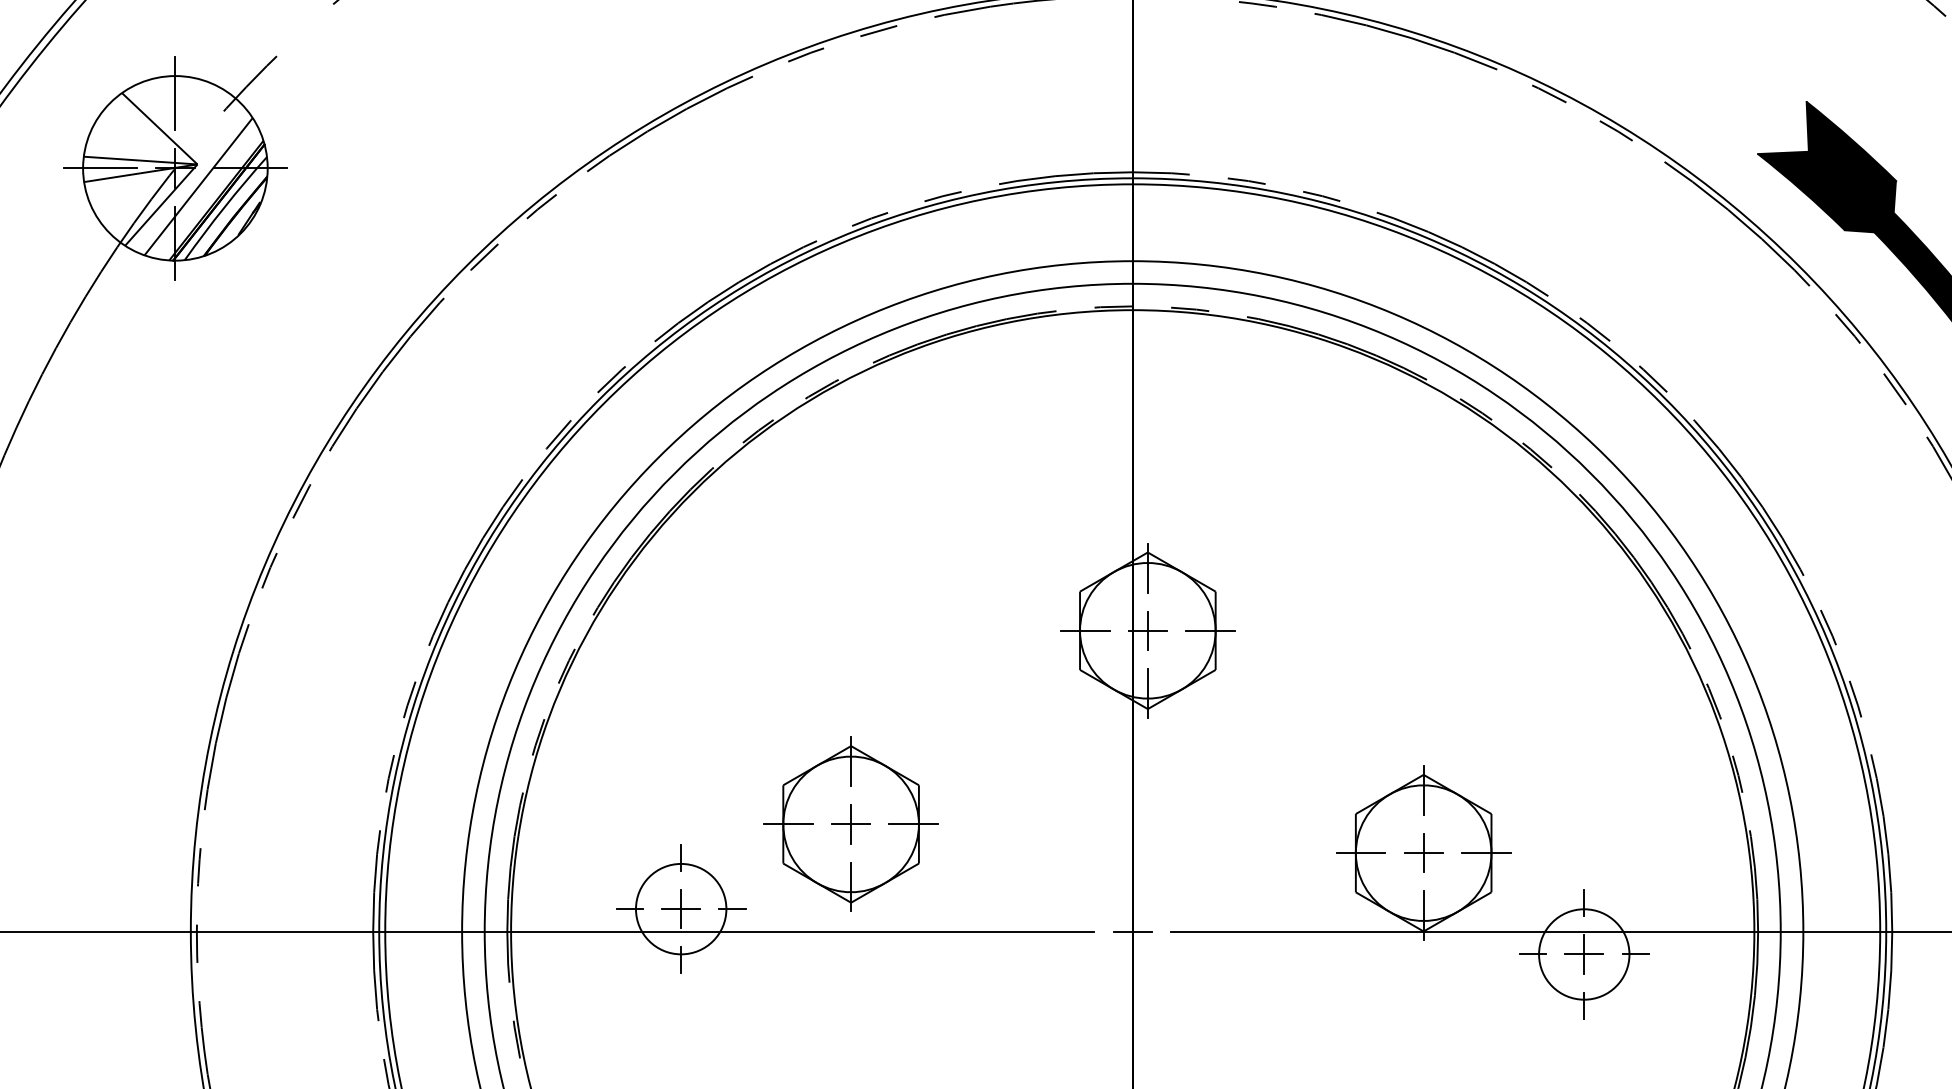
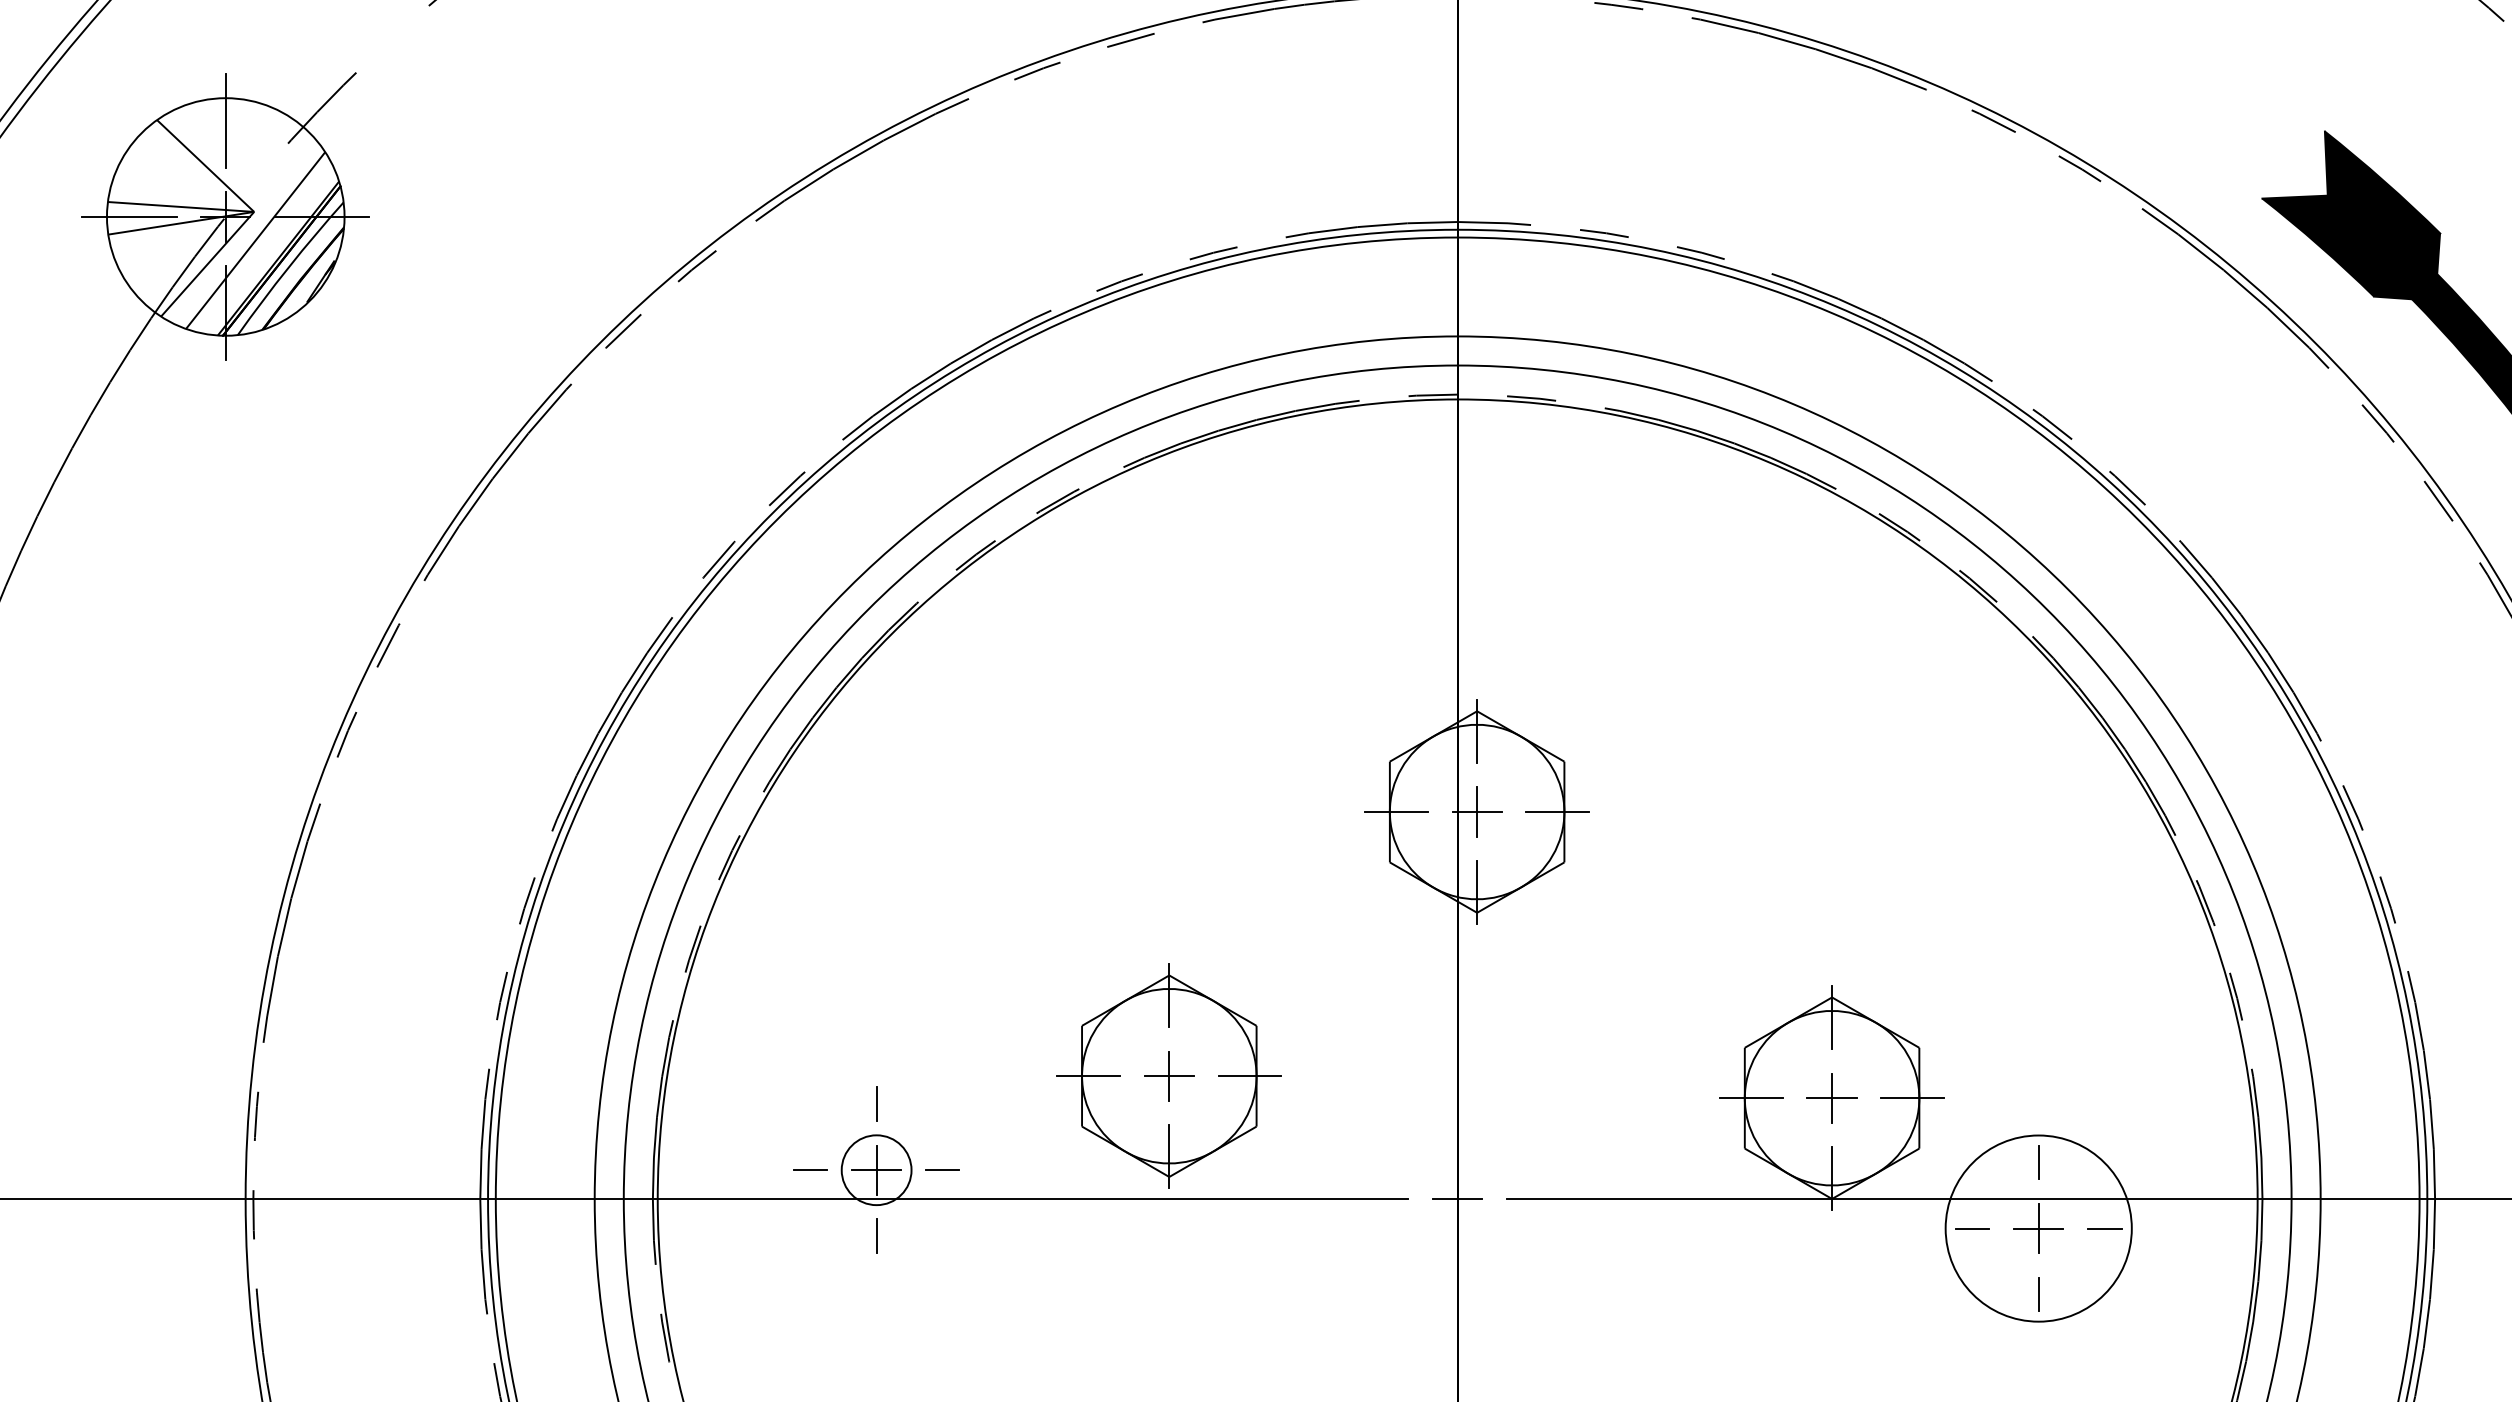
part: (850, 823) -> (1168, 1075), moved
circle: (681, 909) -> (876, 1170), size x0.6
circle: (1584, 954) -> (2038, 1228), size x1.6

